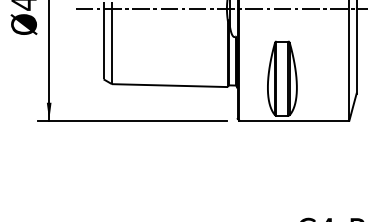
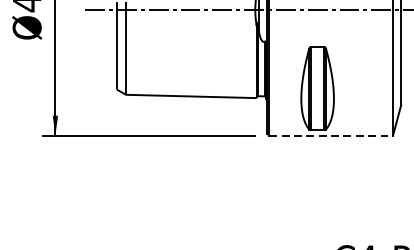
line: (294, 120) -> (331, 135), solid -> dashed

